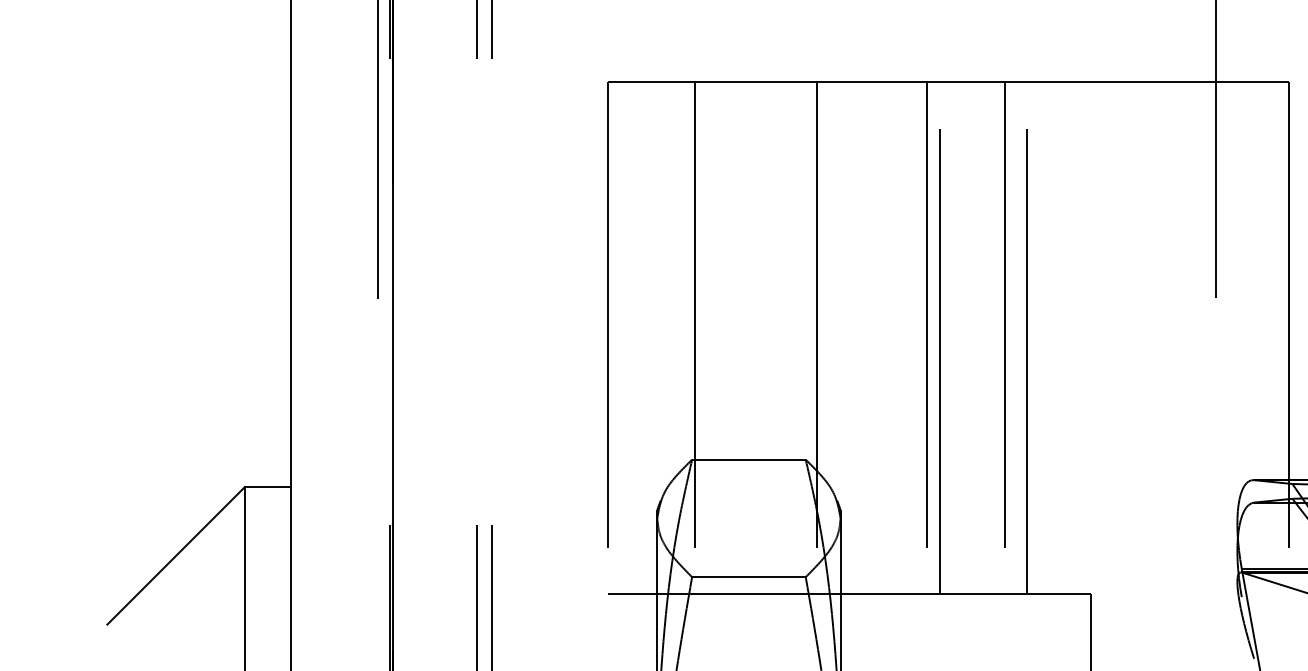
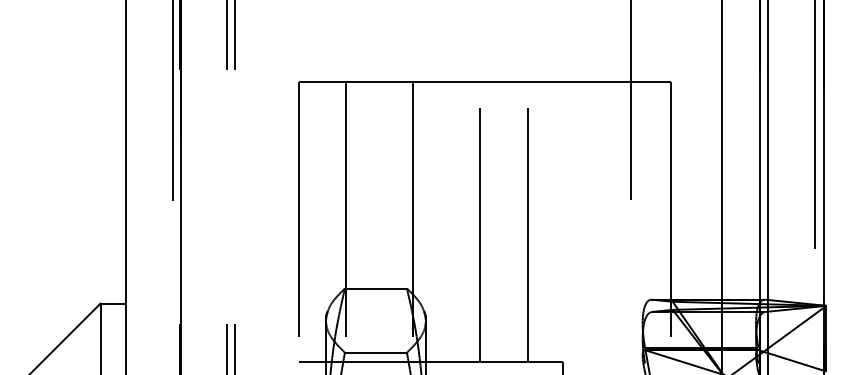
line: (927, 338) -> (473, 222), removed
line: (1004, 338) -> (515, 222), removed

